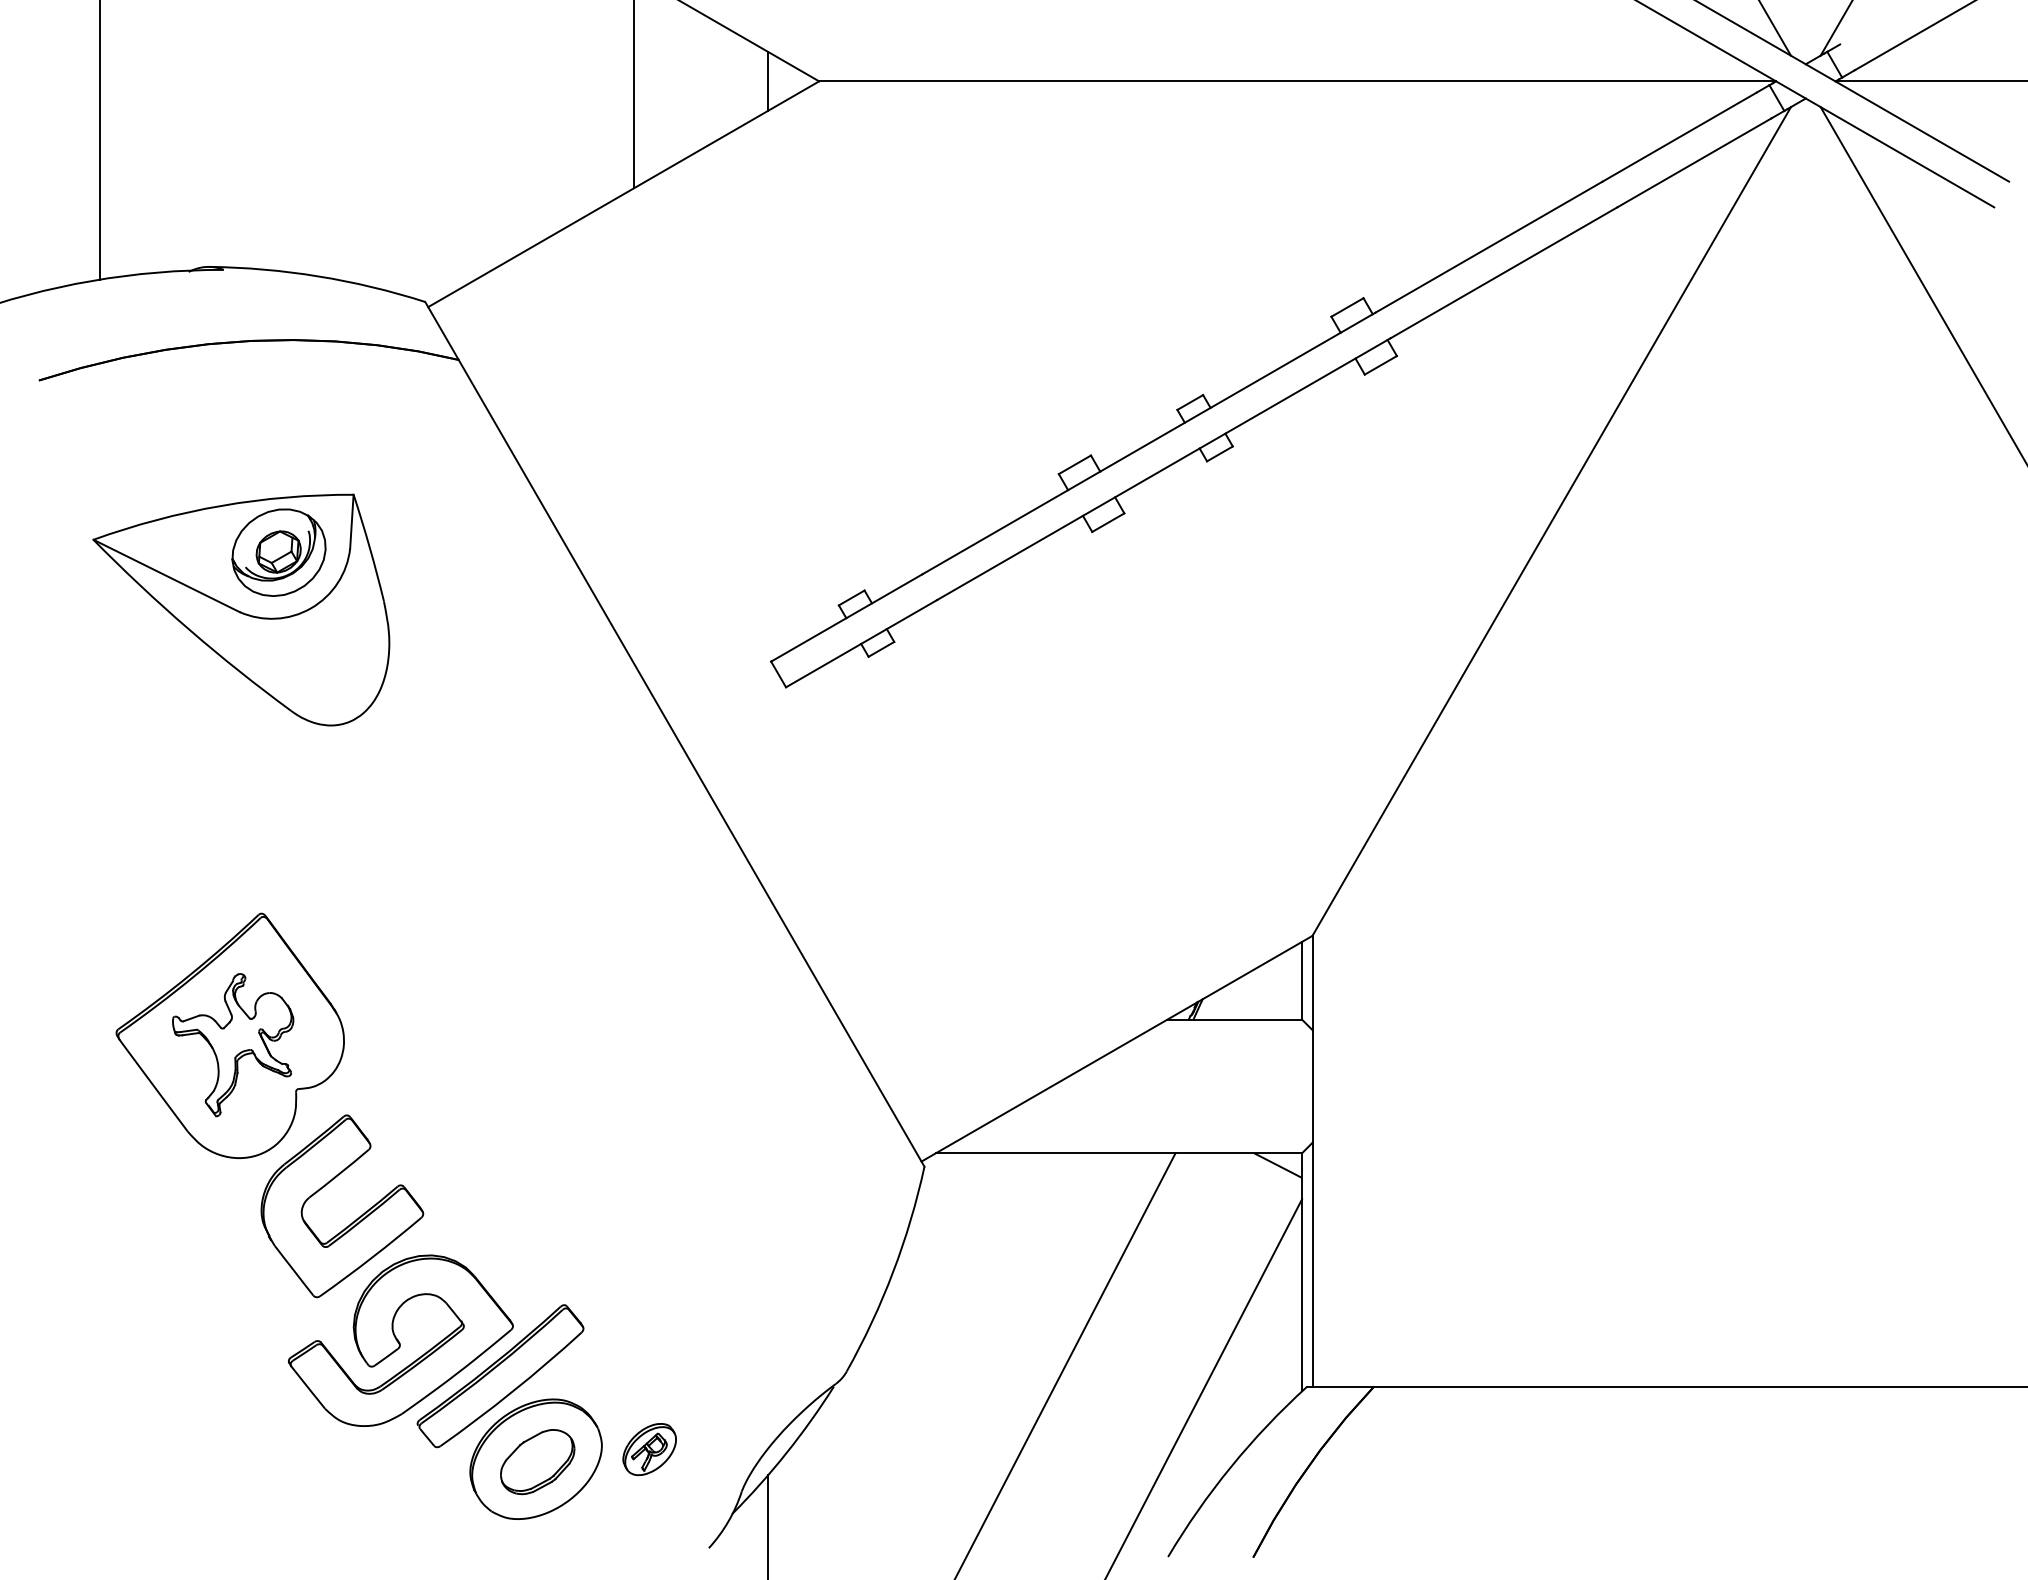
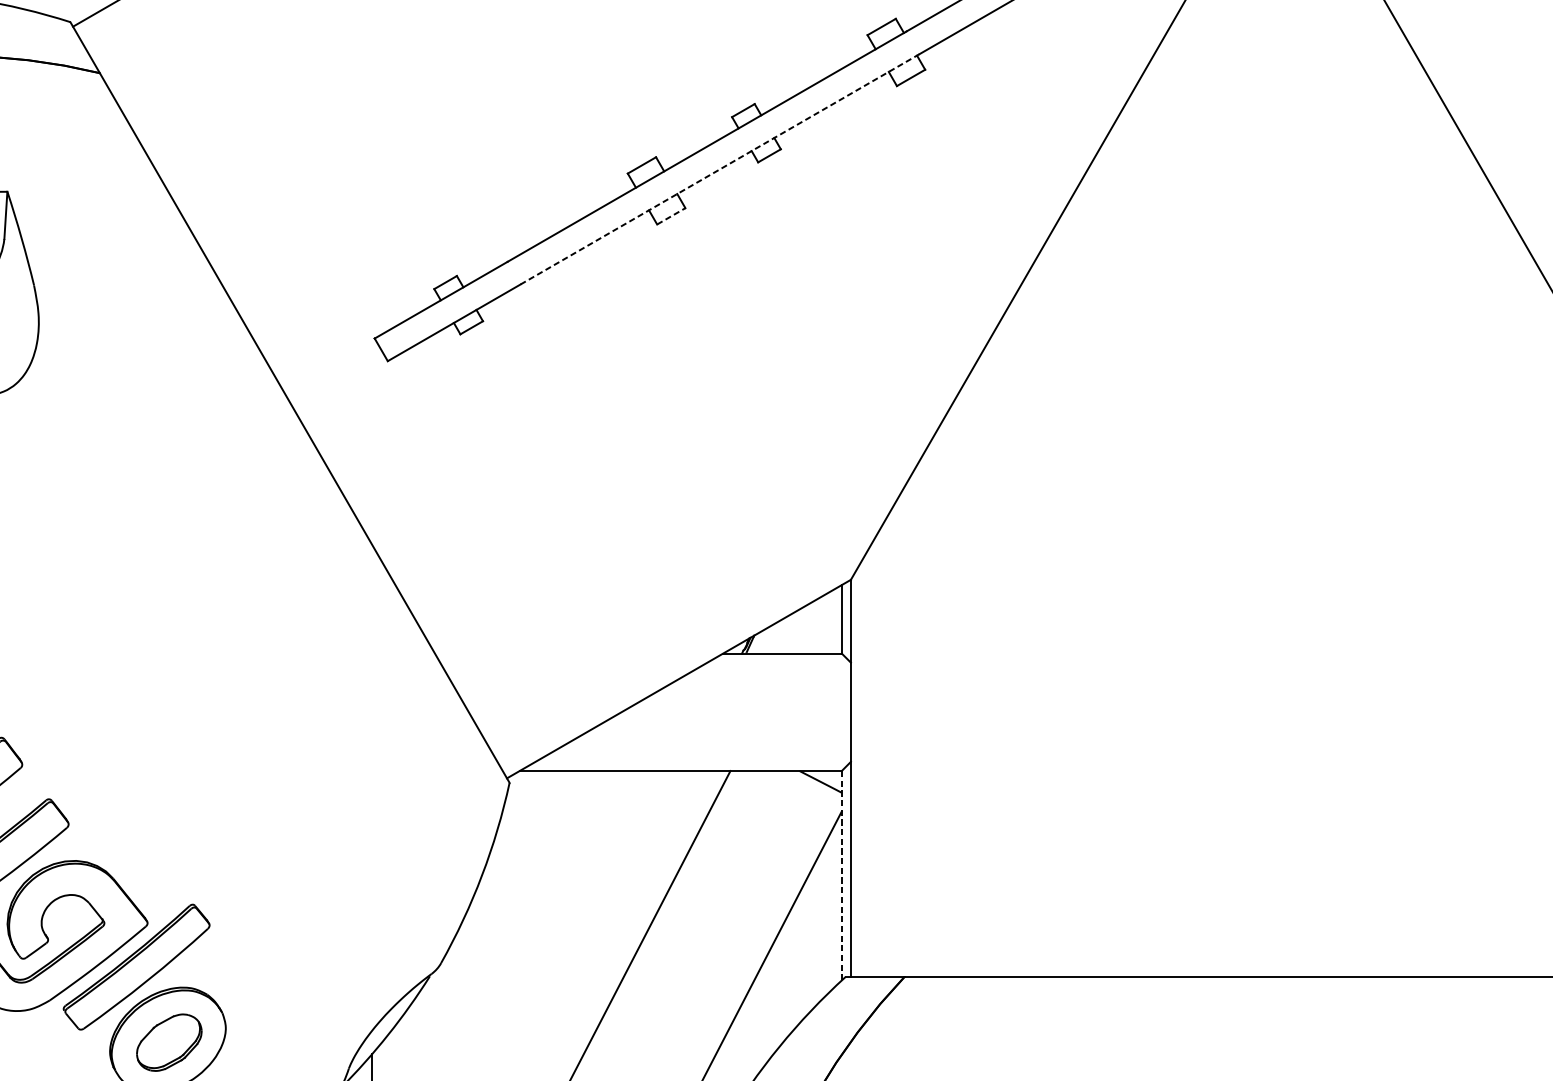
line: (1163, 469) -> (719, 169), solid -> dashed
line: (1108, 522) -> (671, 216), solid -> dashed
line: (1302, 1272) -> (842, 875), solid -> dashed
part: (649, 1449) -> (267, 1031), removed

